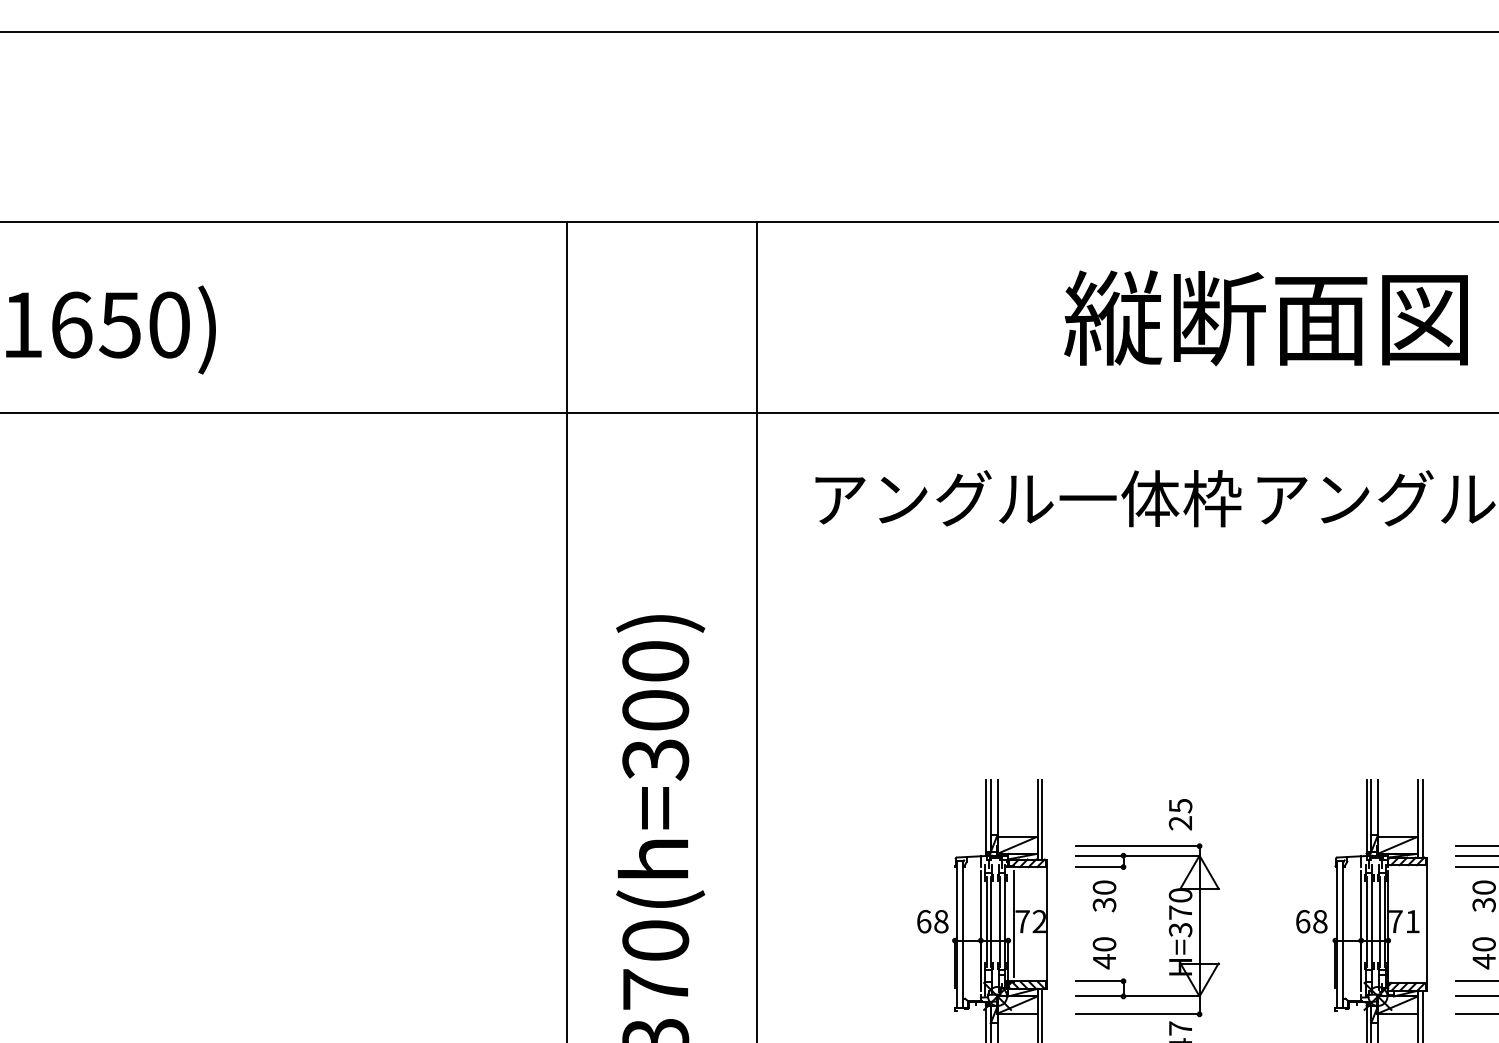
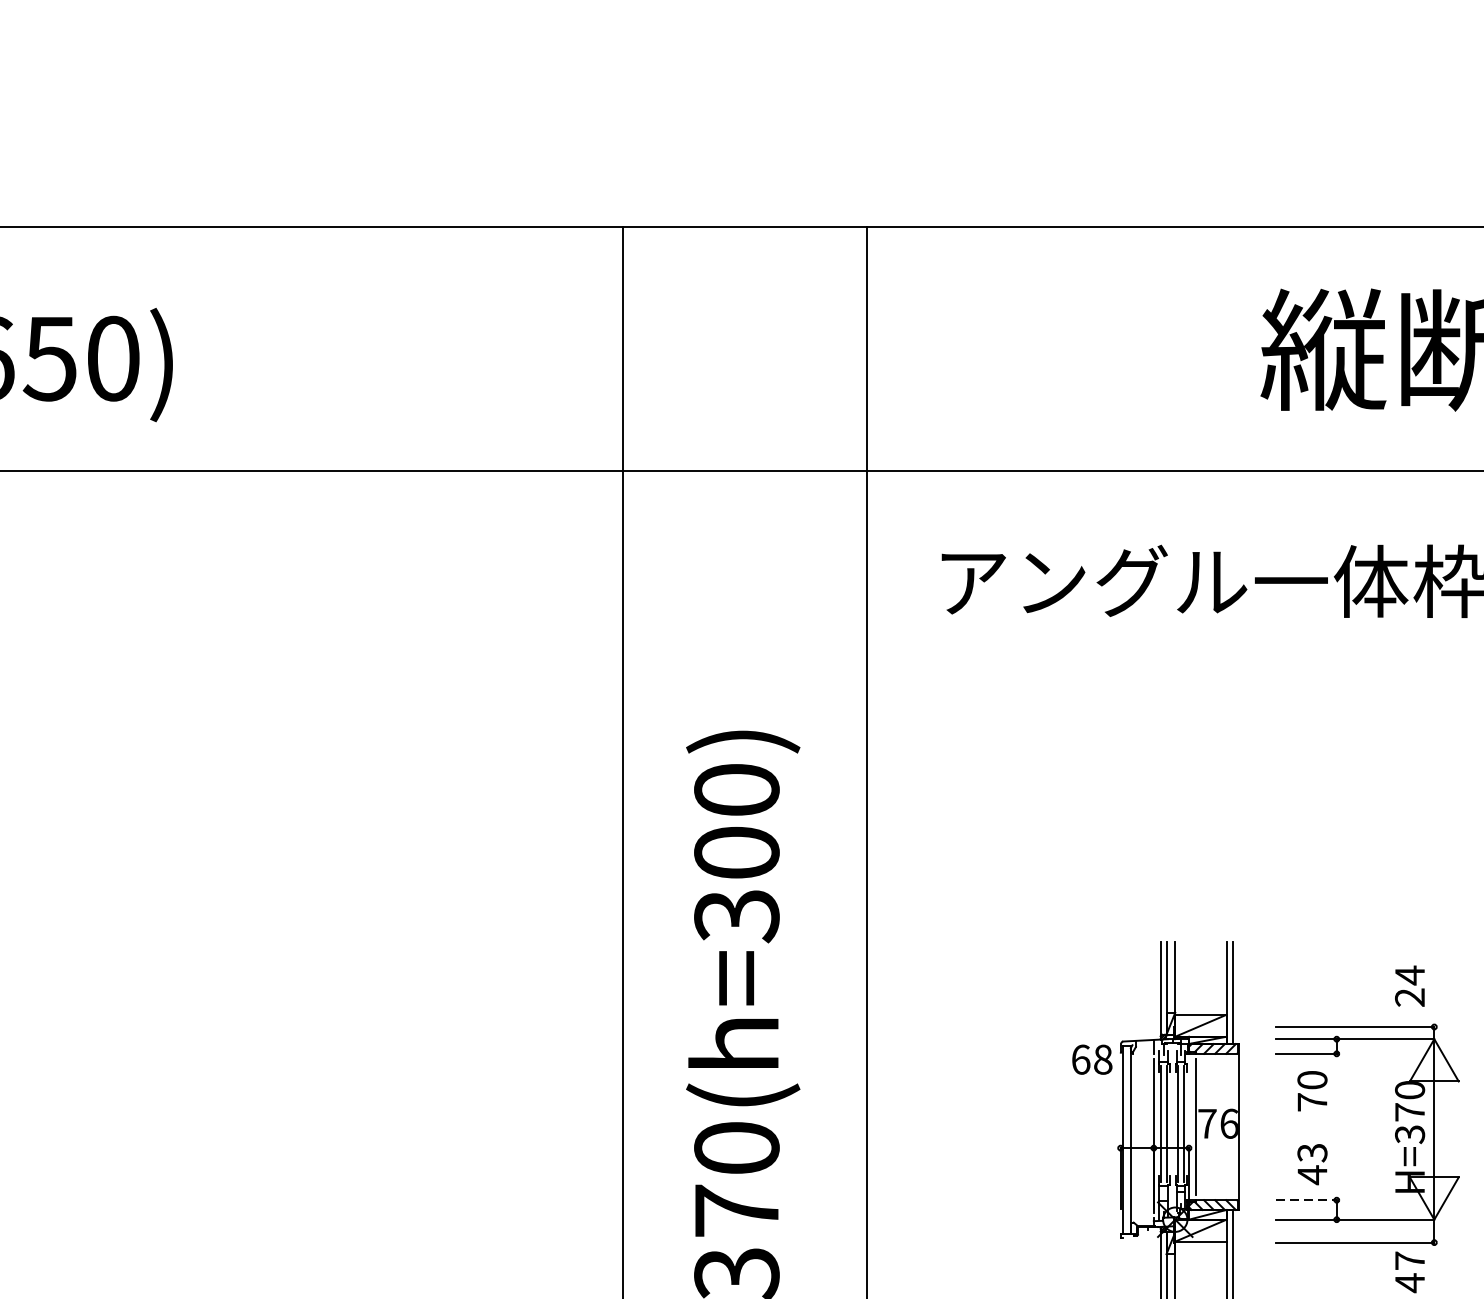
text: (1180, 805) -> (1409, 974), 25 -> 24
text: (1104, 904) -> (1312, 1101), 30 -> 70
text: (932, 921) -> (1091, 1059), moved
text: (1038, 921) -> (1227, 1123), 72 -> 76
text: (1104, 944) -> (1312, 1153), 40 -> 43
line: (1099, 981) -> (1305, 1200), solid -> dashed

